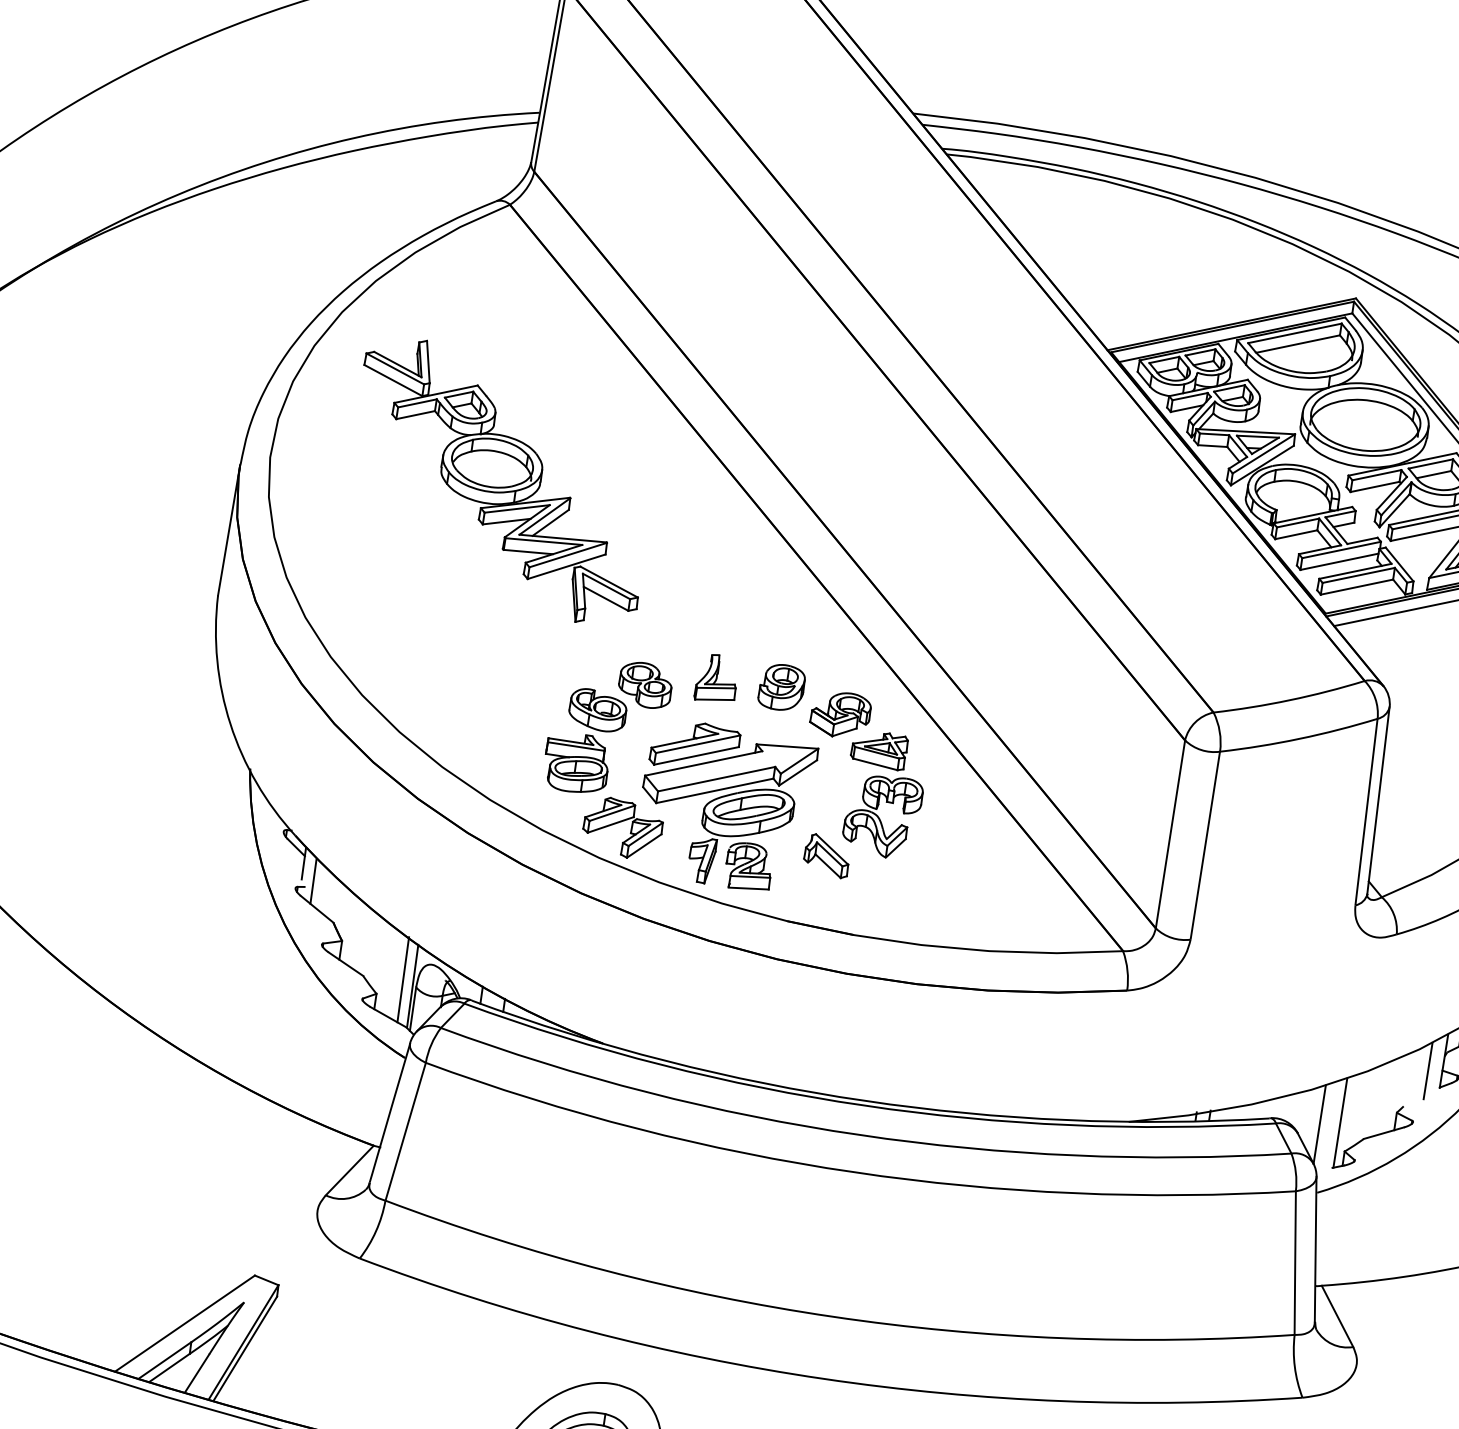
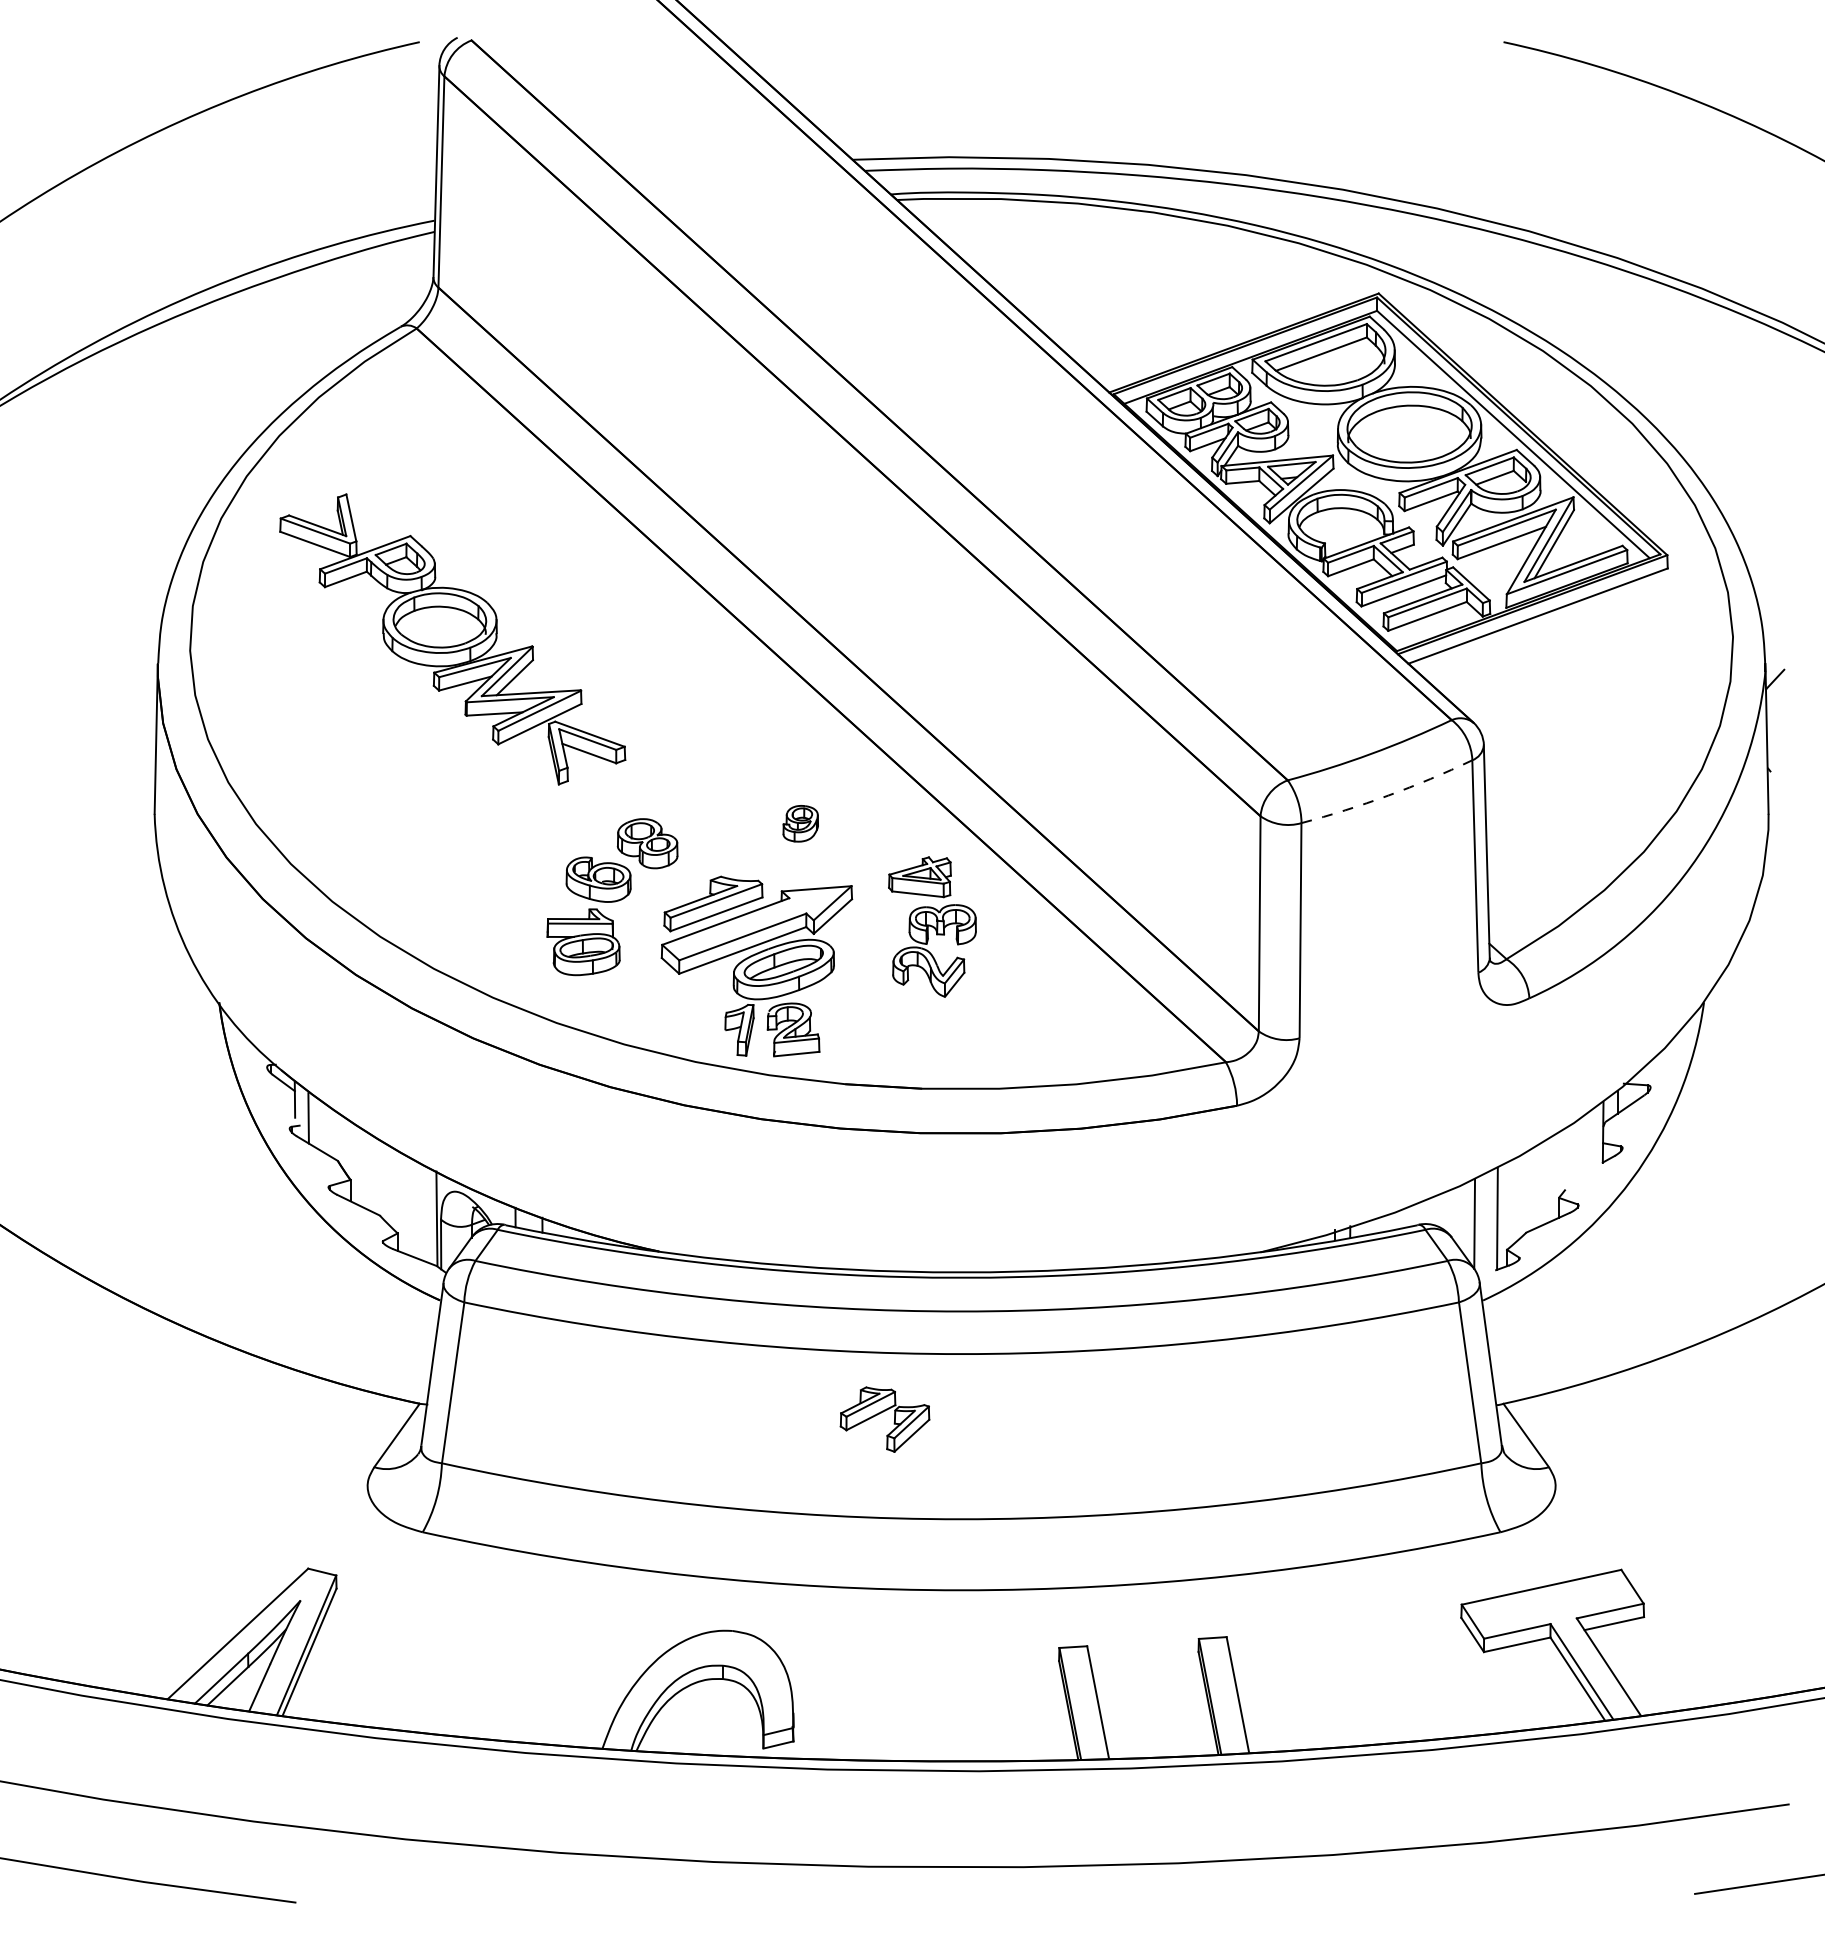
part: (716, 678) -> (726, 824), removed
part: (781, 687) -> (800, 823), size x0.7
part: (840, 714) -> (870, 844), removed
arc: (1299, 738) -> (1388, 795), solid -> dashed
part: (620, 822) -> (881, 1413), moved
part: (826, 855) -> (878, 1004), removed
line: (402, 979) -> (424, 1212), removed
line: (1427, 1070) -> (1586, 1145), removed

